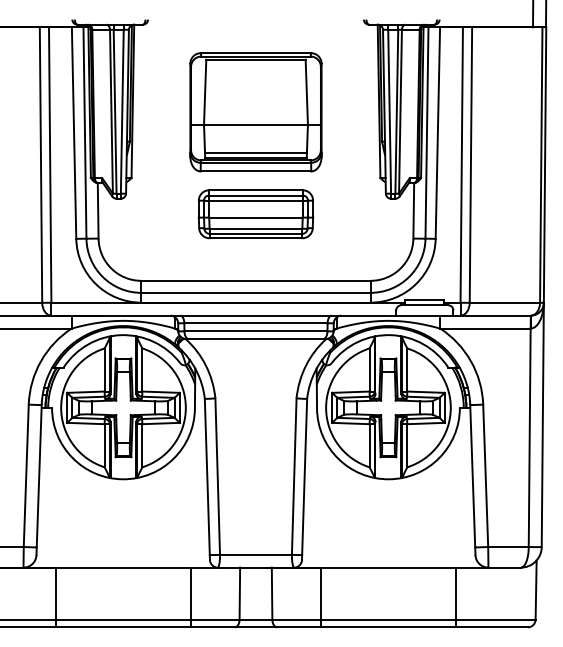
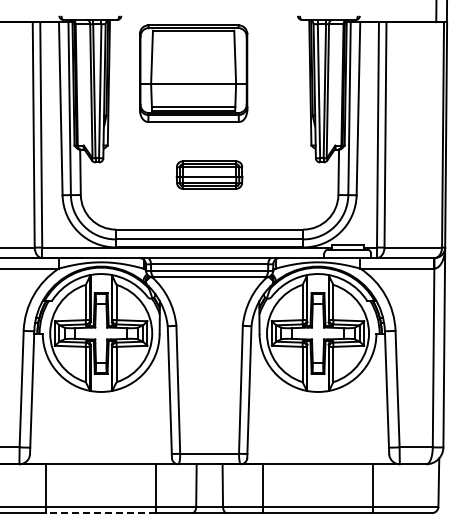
part: (255, 112) -> (193, 73), moved
part: (255, 213) -> (209, 174), size x0.7
line: (122, 627) -> (100, 513), solid -> dashed

